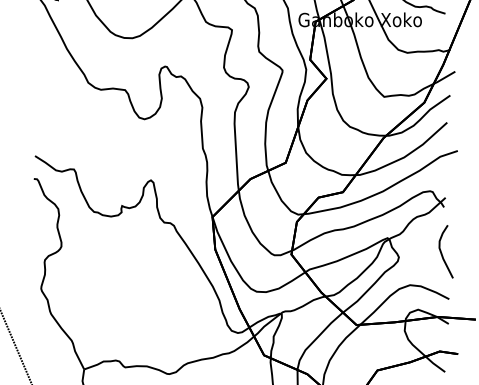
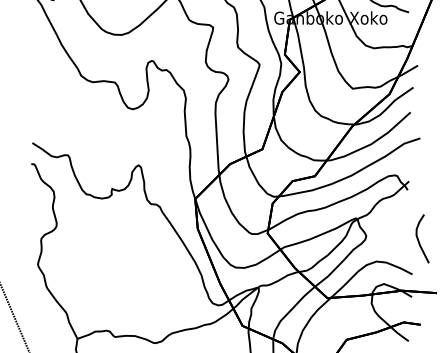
curve: (442, 253) -> (419, 240), moved

